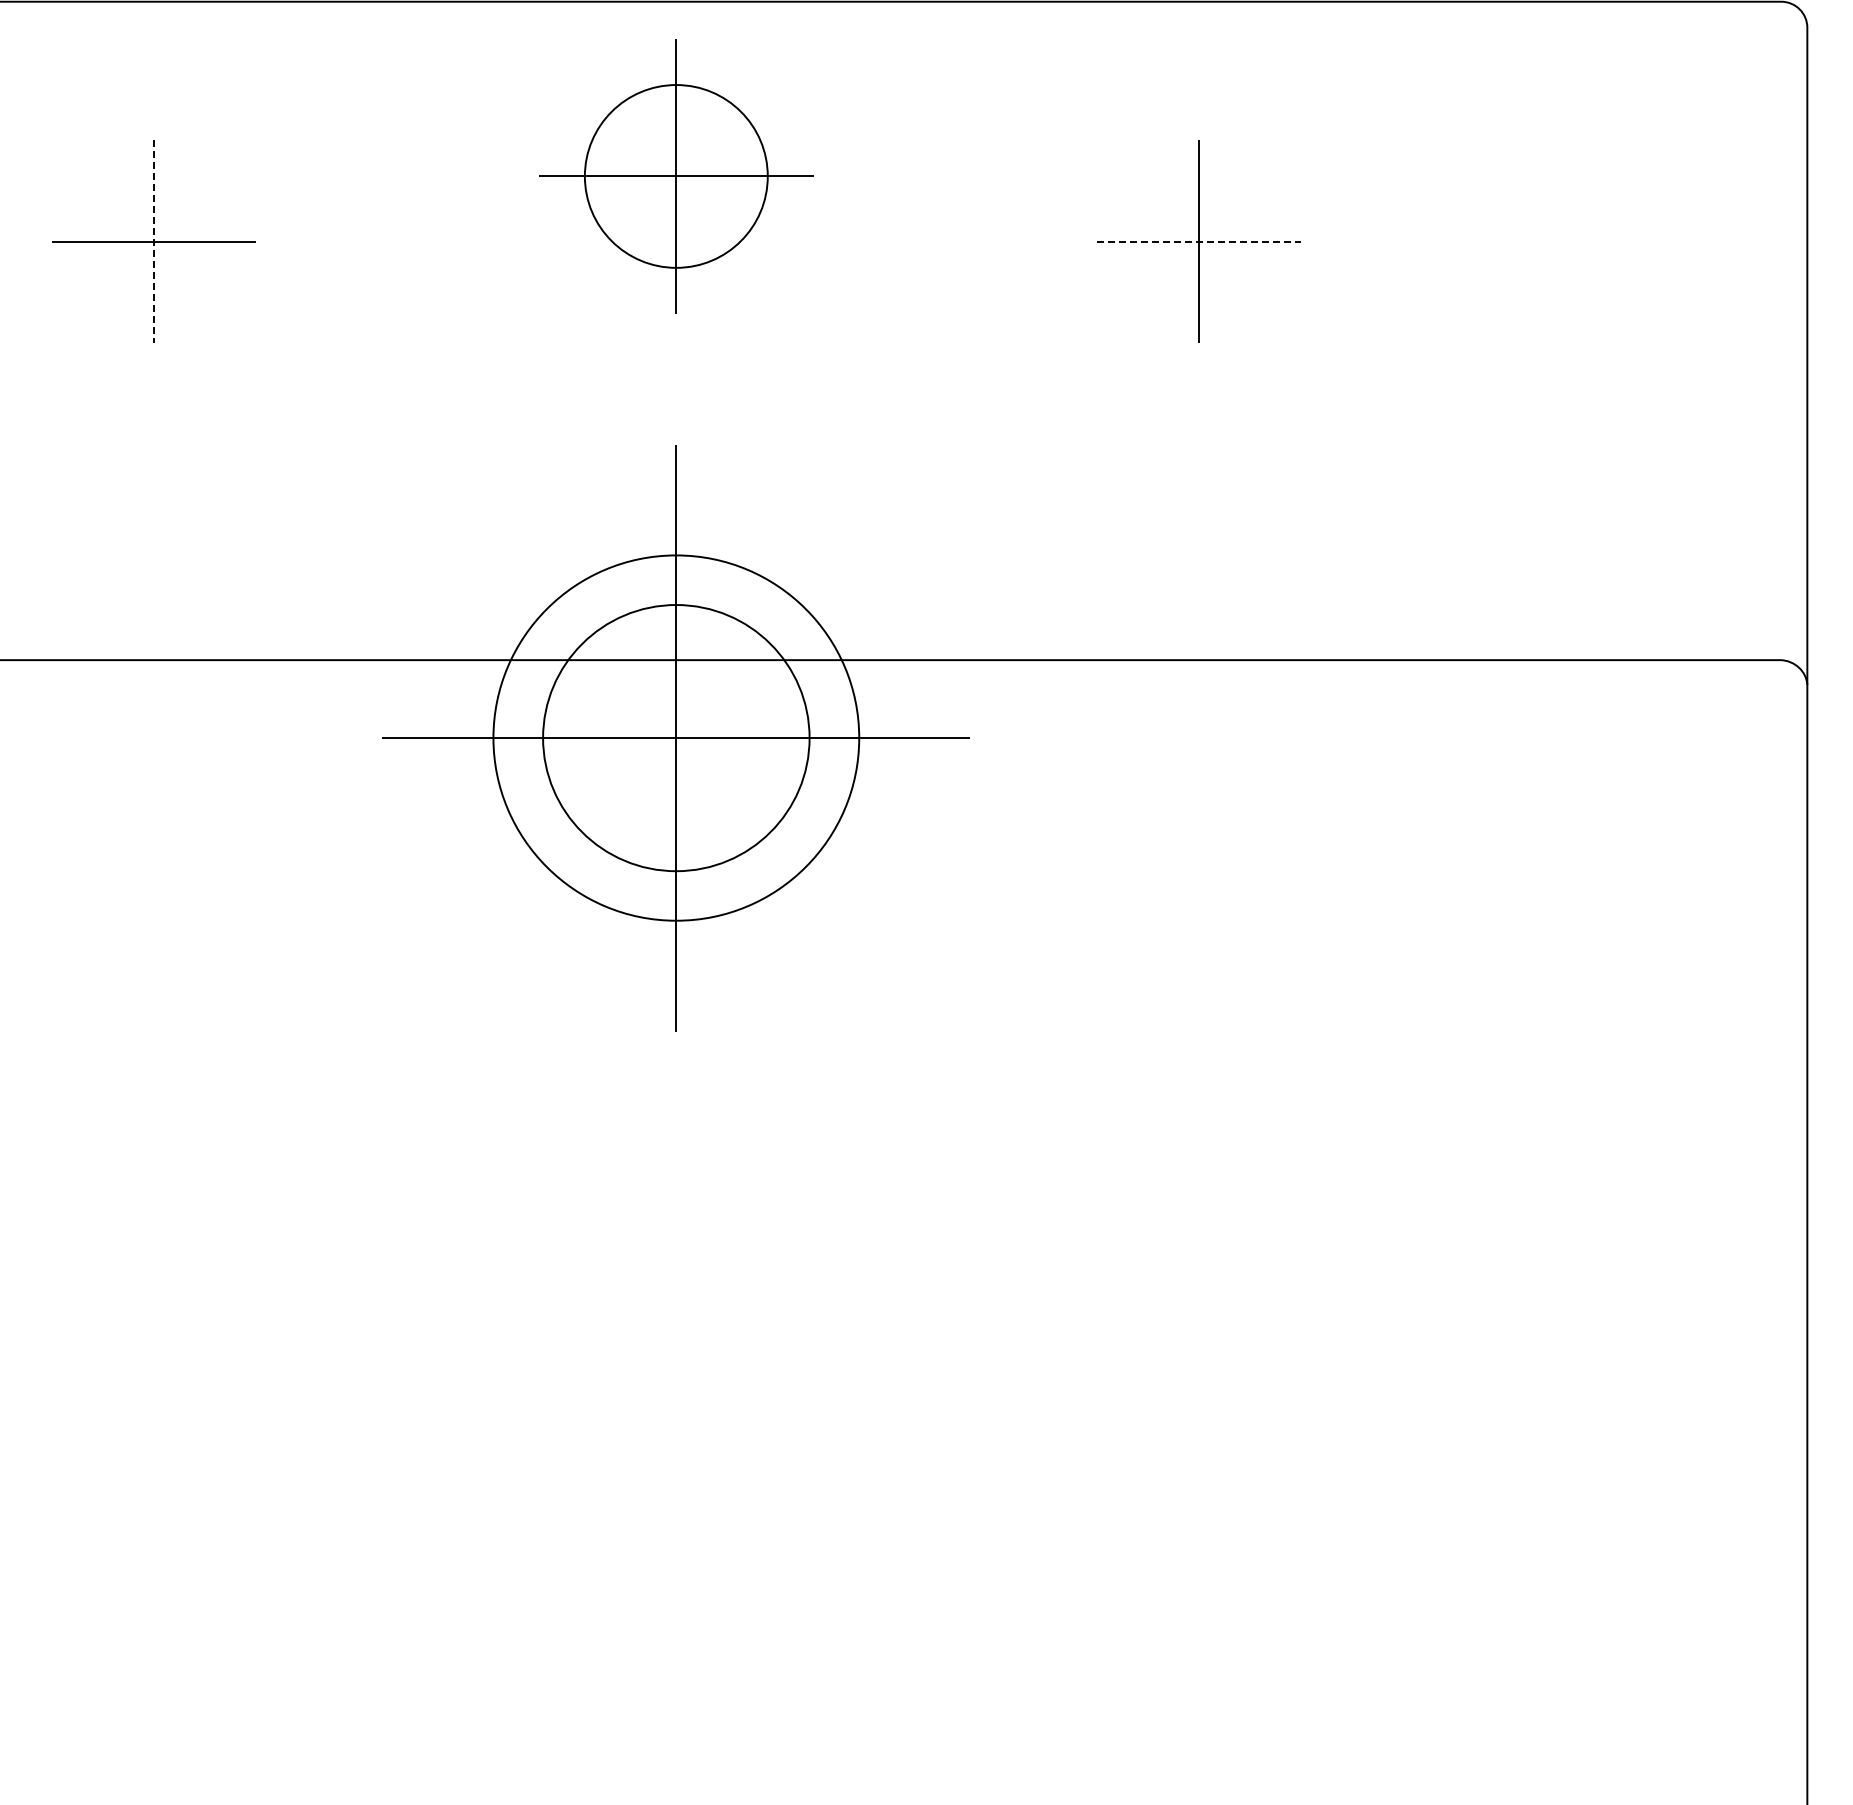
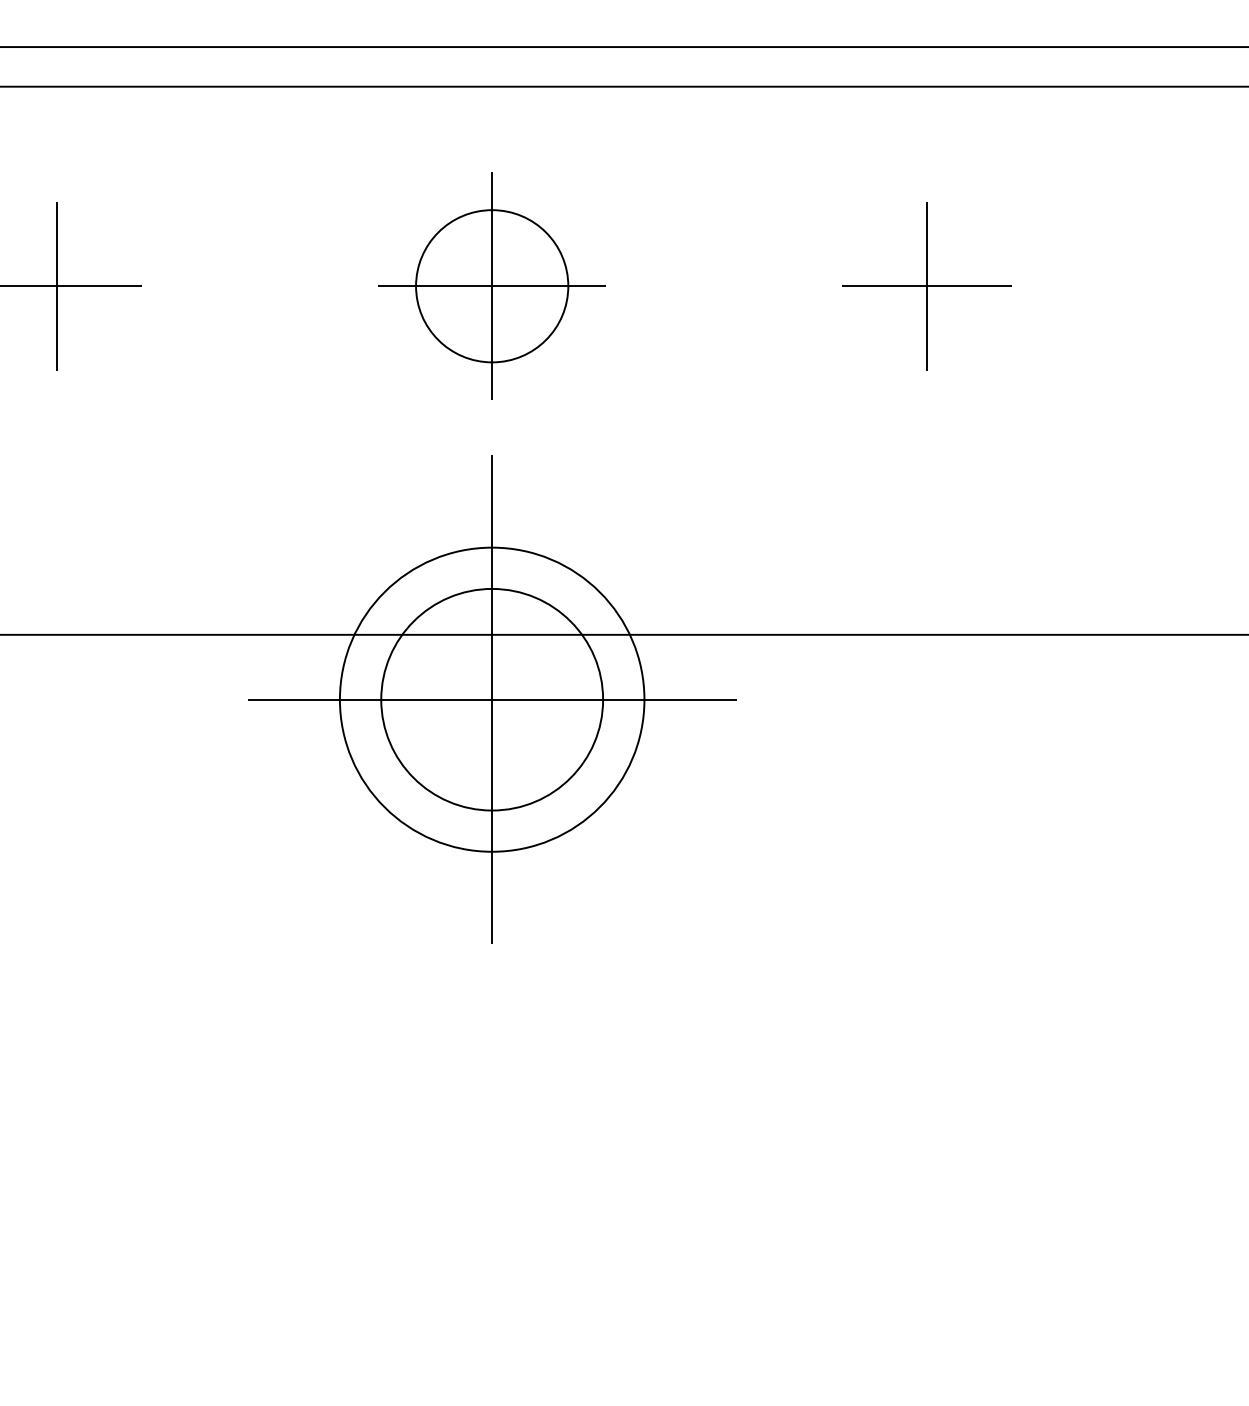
part: (676, 176) -> (492, 286), moved
line: (153, 241) -> (56, 286), dashed -> solid
line: (1199, 241) -> (927, 286), dashed -> solid

